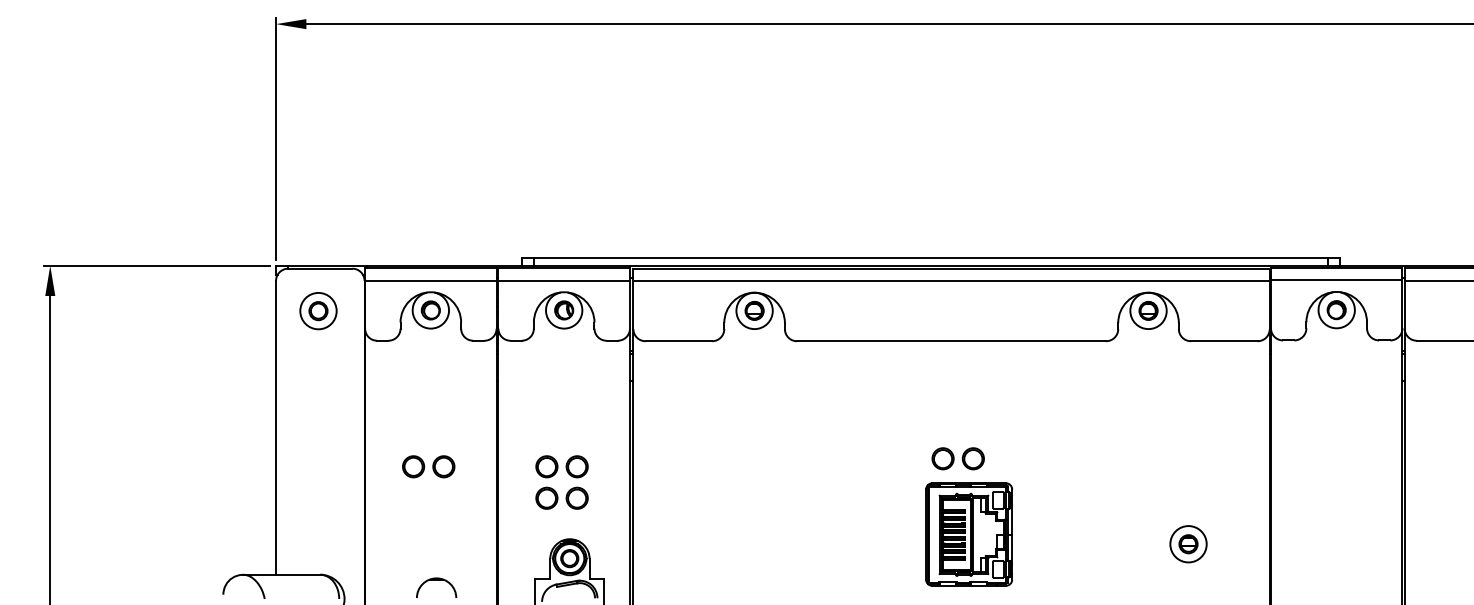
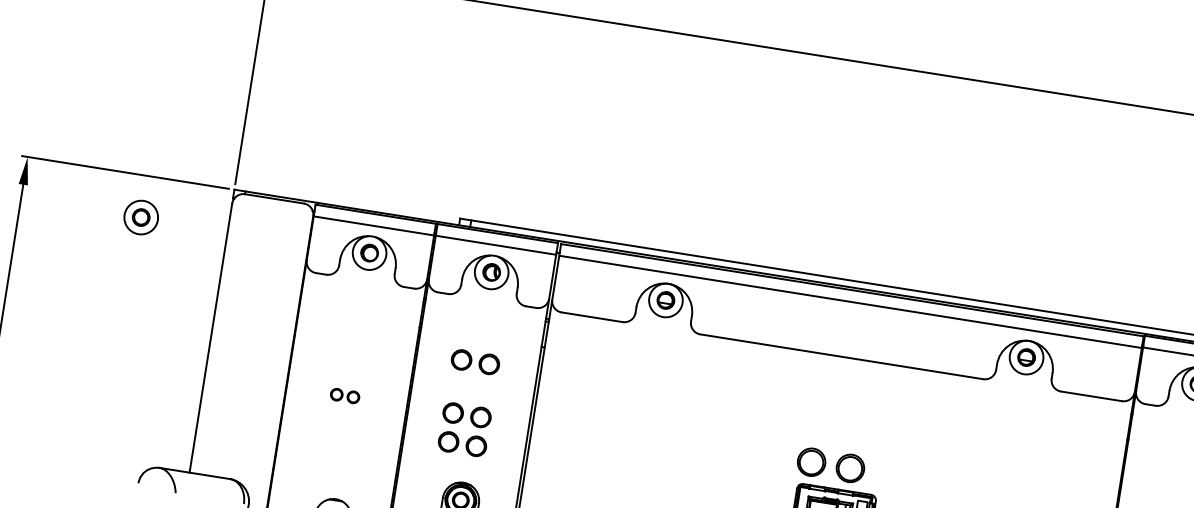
part: (318, 311) -> (141, 217), moved
part: (561, 408) -> (475, 361), added
part: (957, 458) -> (830, 465), size x1.4
part: (428, 466) -> (344, 395), size x0.6

